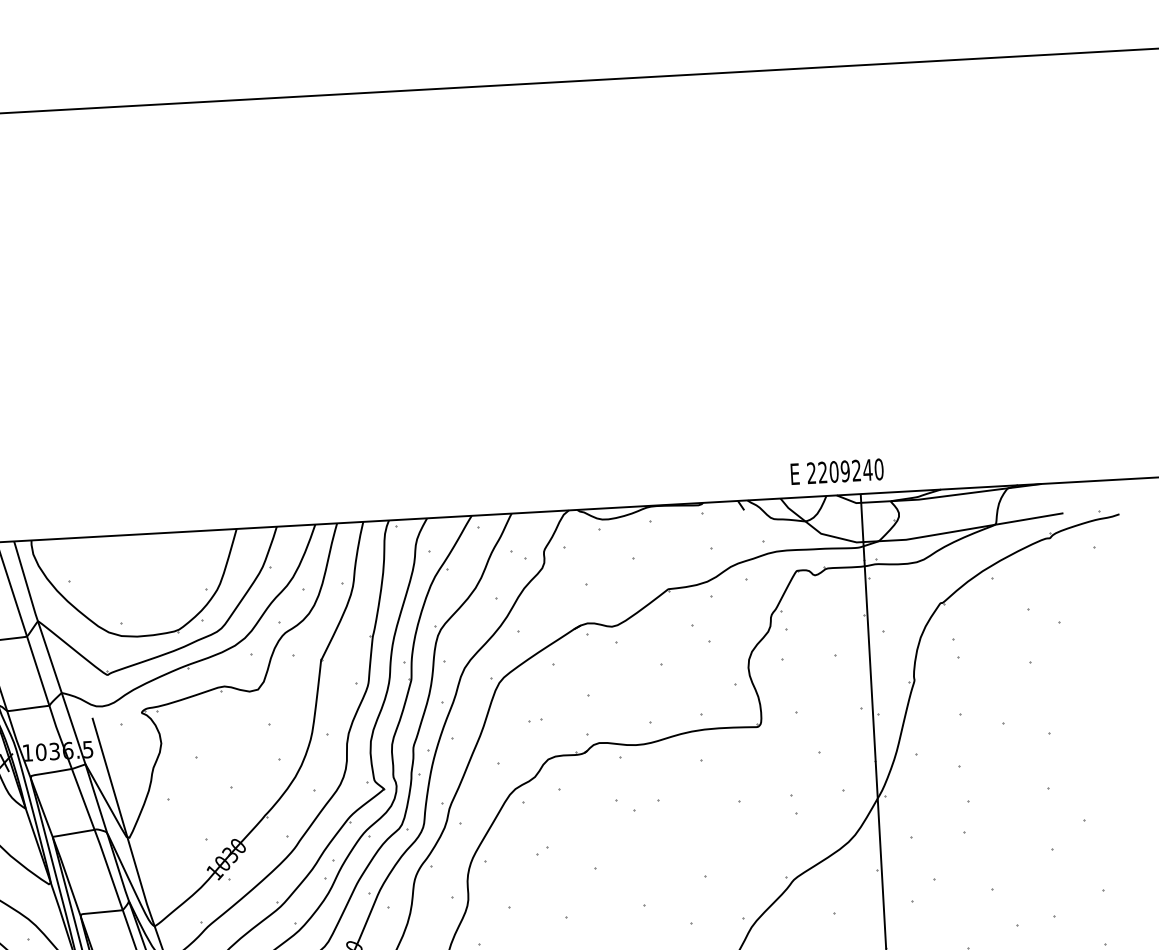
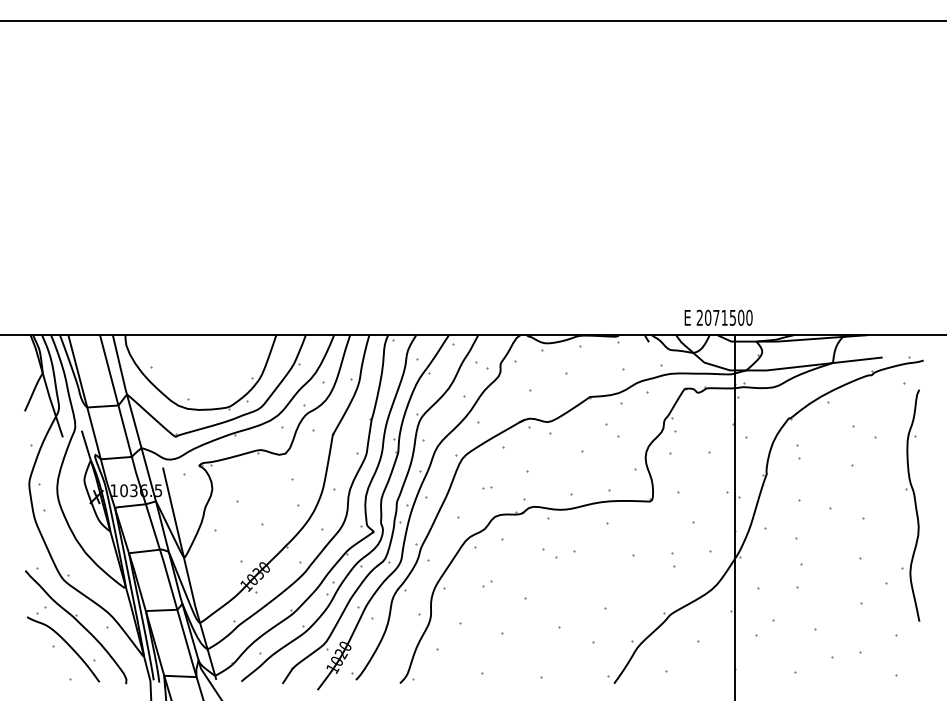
text: (845, 470) -> (724, 317), 2209240 -> 2071500
part: (1112, 712) -> (910, 505), added

